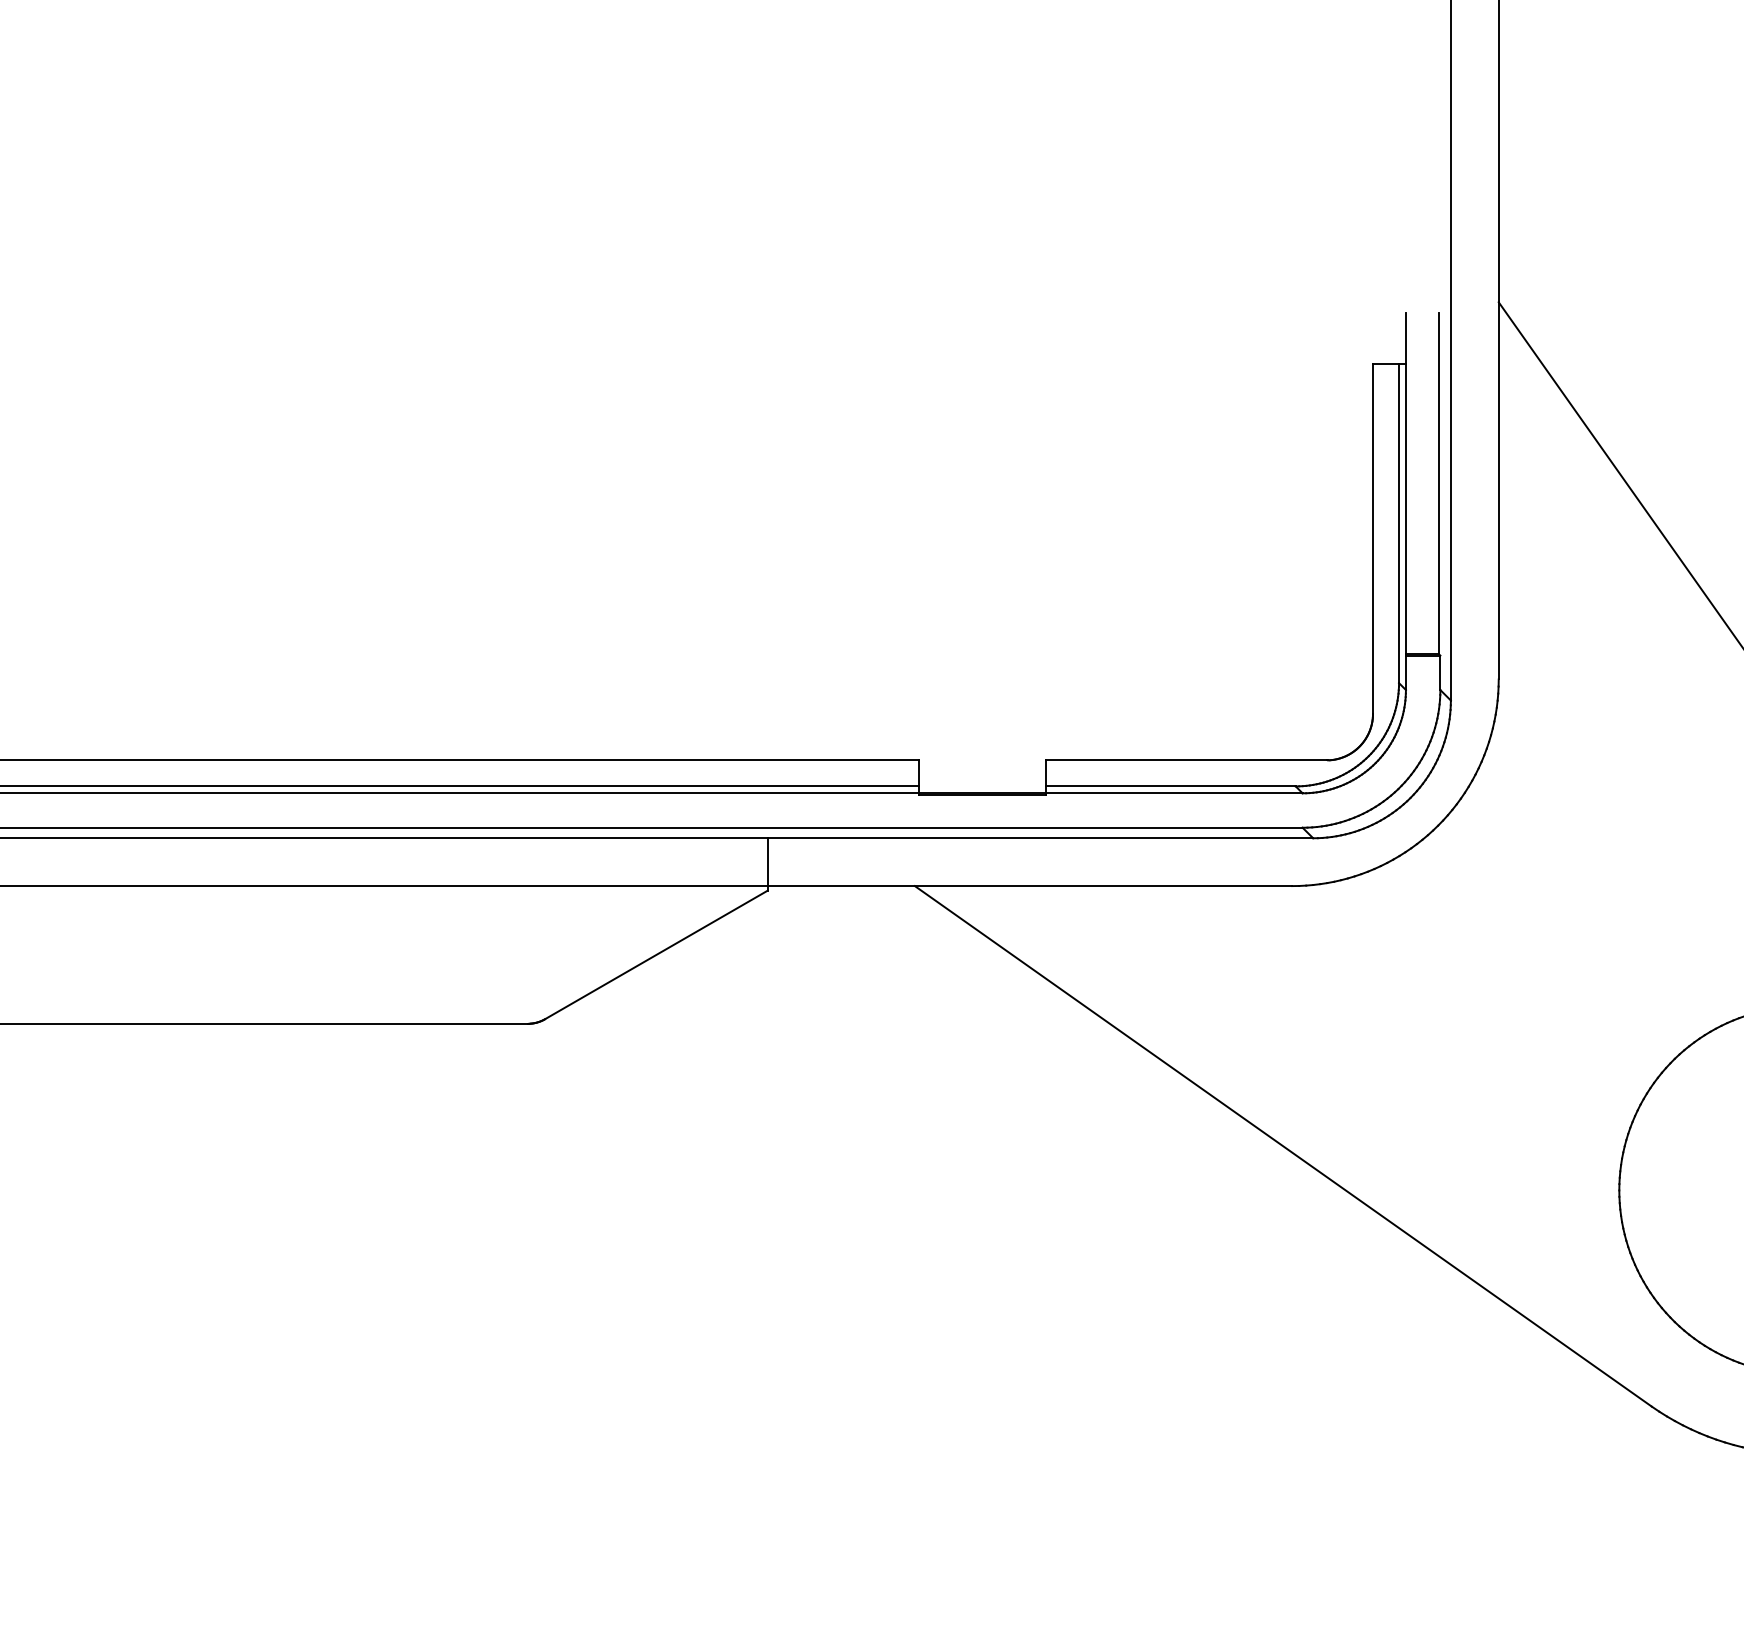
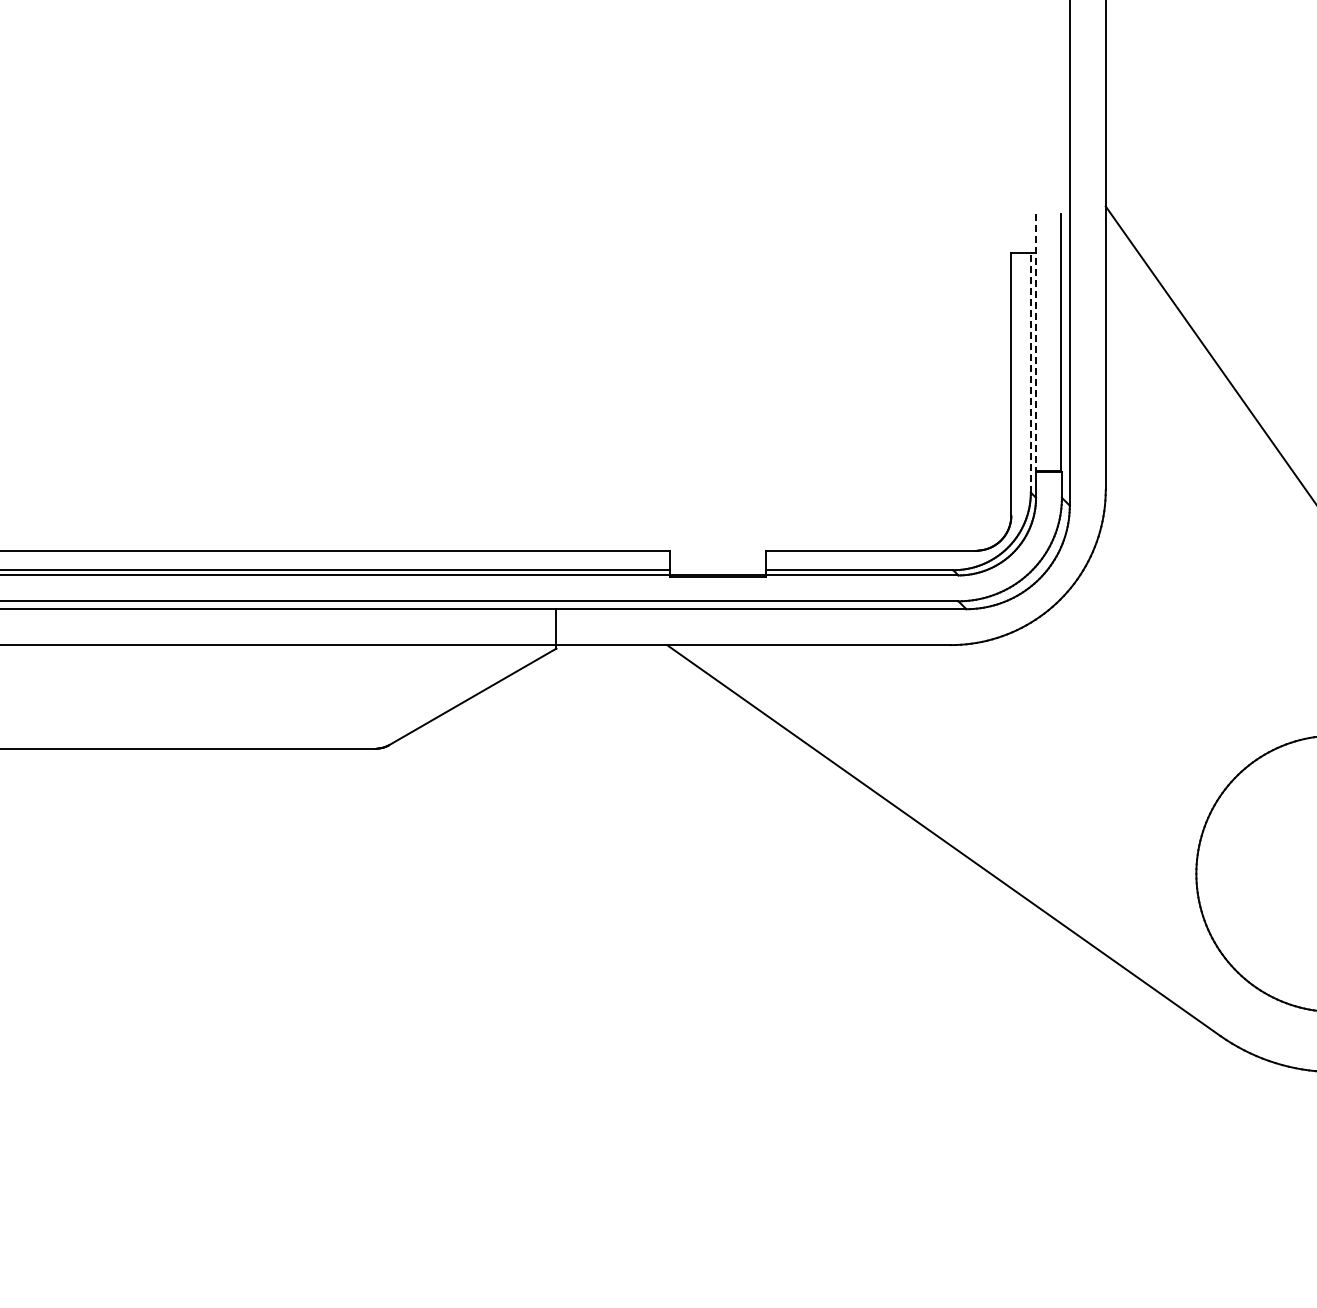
line: (1406, 484) -> (1036, 343), solid -> dashed
line: (1398, 523) -> (1030, 372), solid -> dashed

